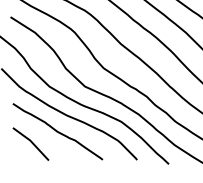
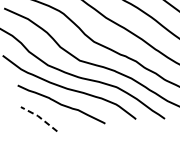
line: (31, 141) -> (39, 116), solid -> dashed

